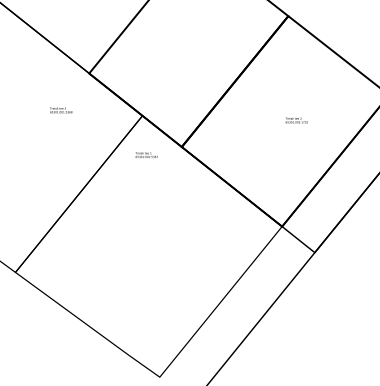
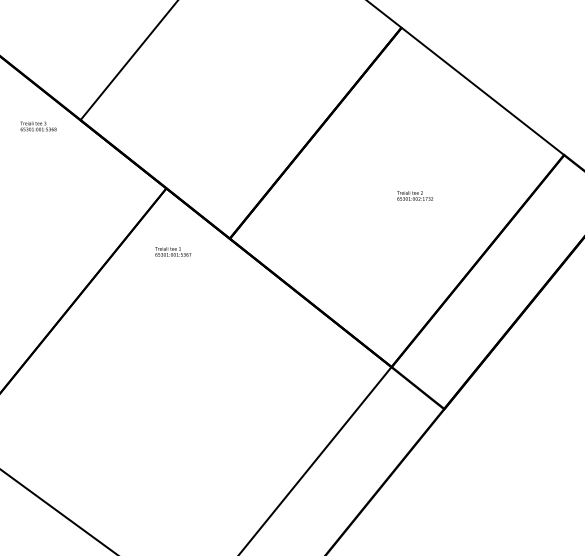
text: (61, 110) -> (39, 126), moved

